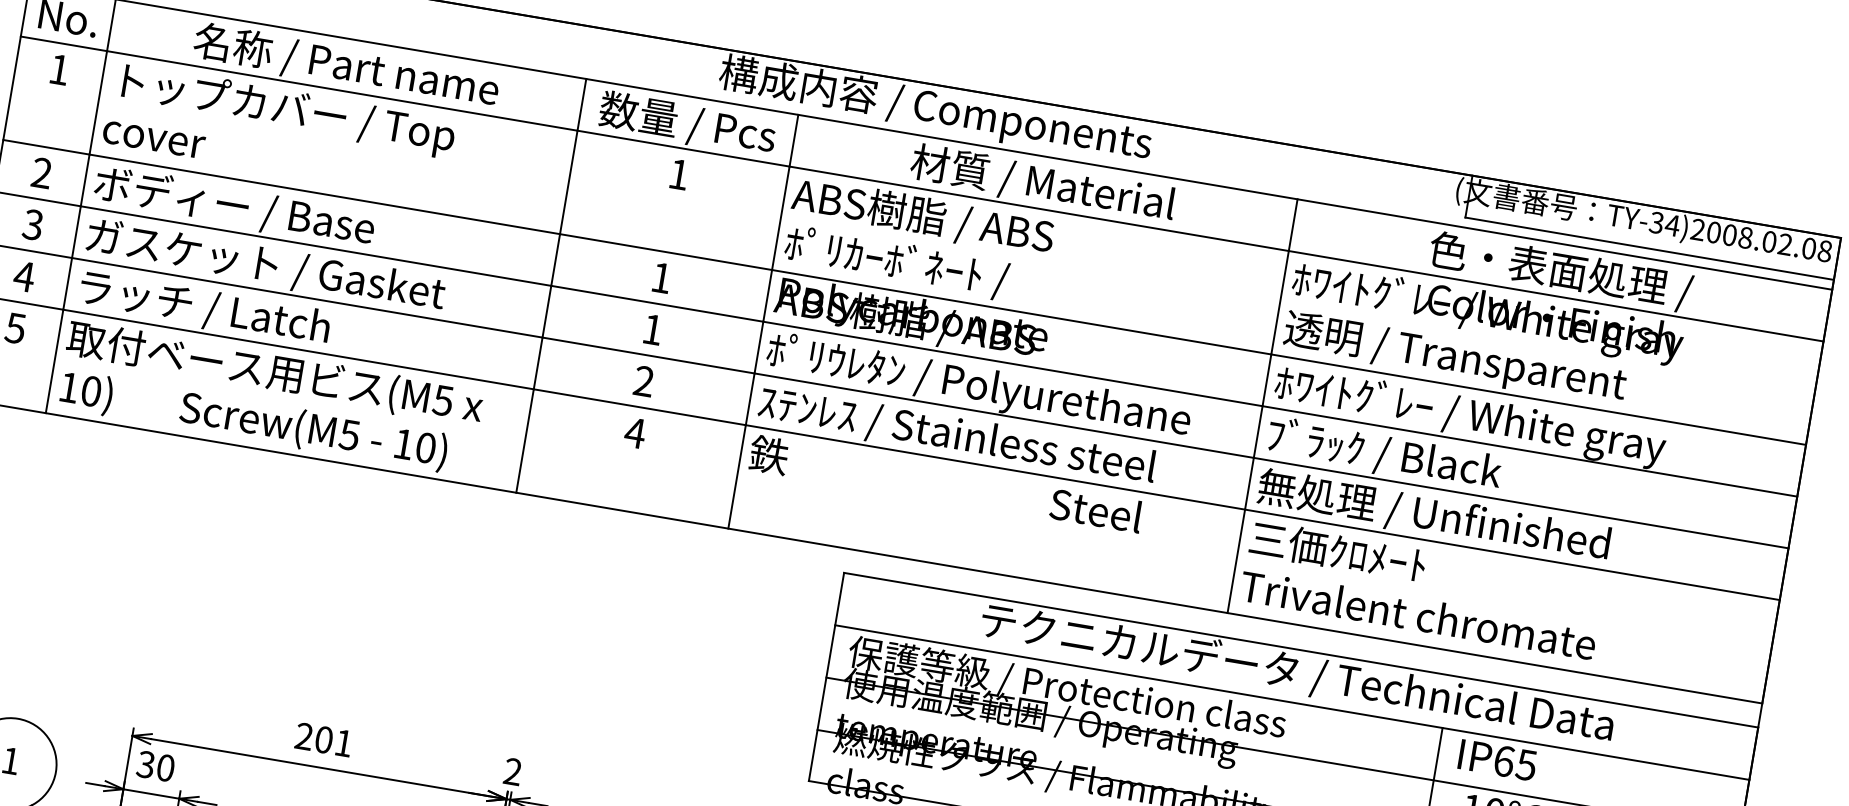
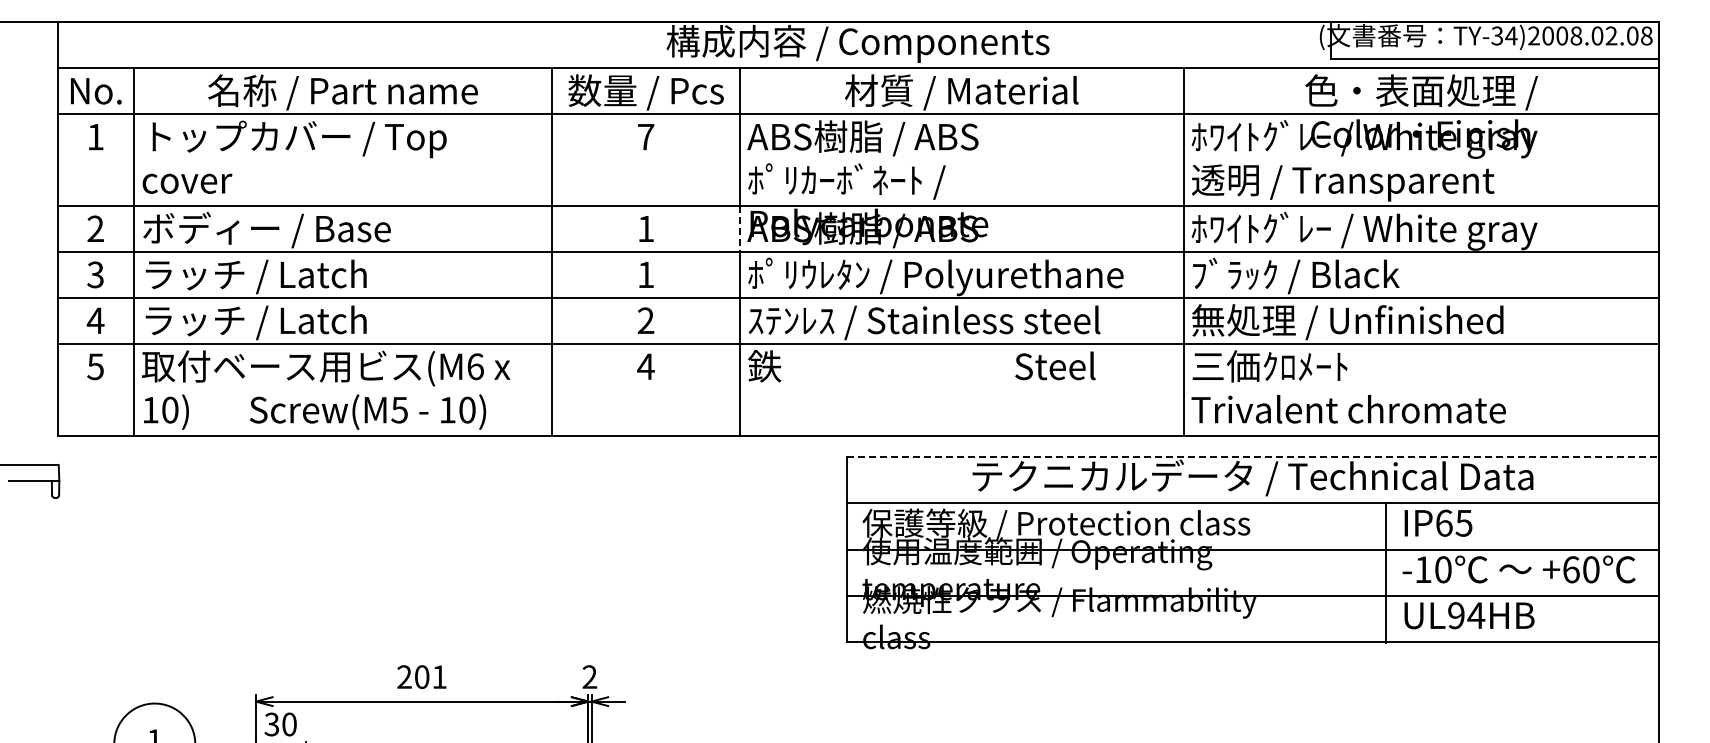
text: (679, 175) -> (646, 137), 1 -> 7
text: (265, 266) -> (302, 276), ガスケット / Gasket -> ラッチ / Latch
line: (767, 295) -> (740, 228), solid -> dashed
text: (443, 400) -> (475, 366), (M5 -> (M6
line: (1301, 649) -> (1252, 456), solid -> dashed

